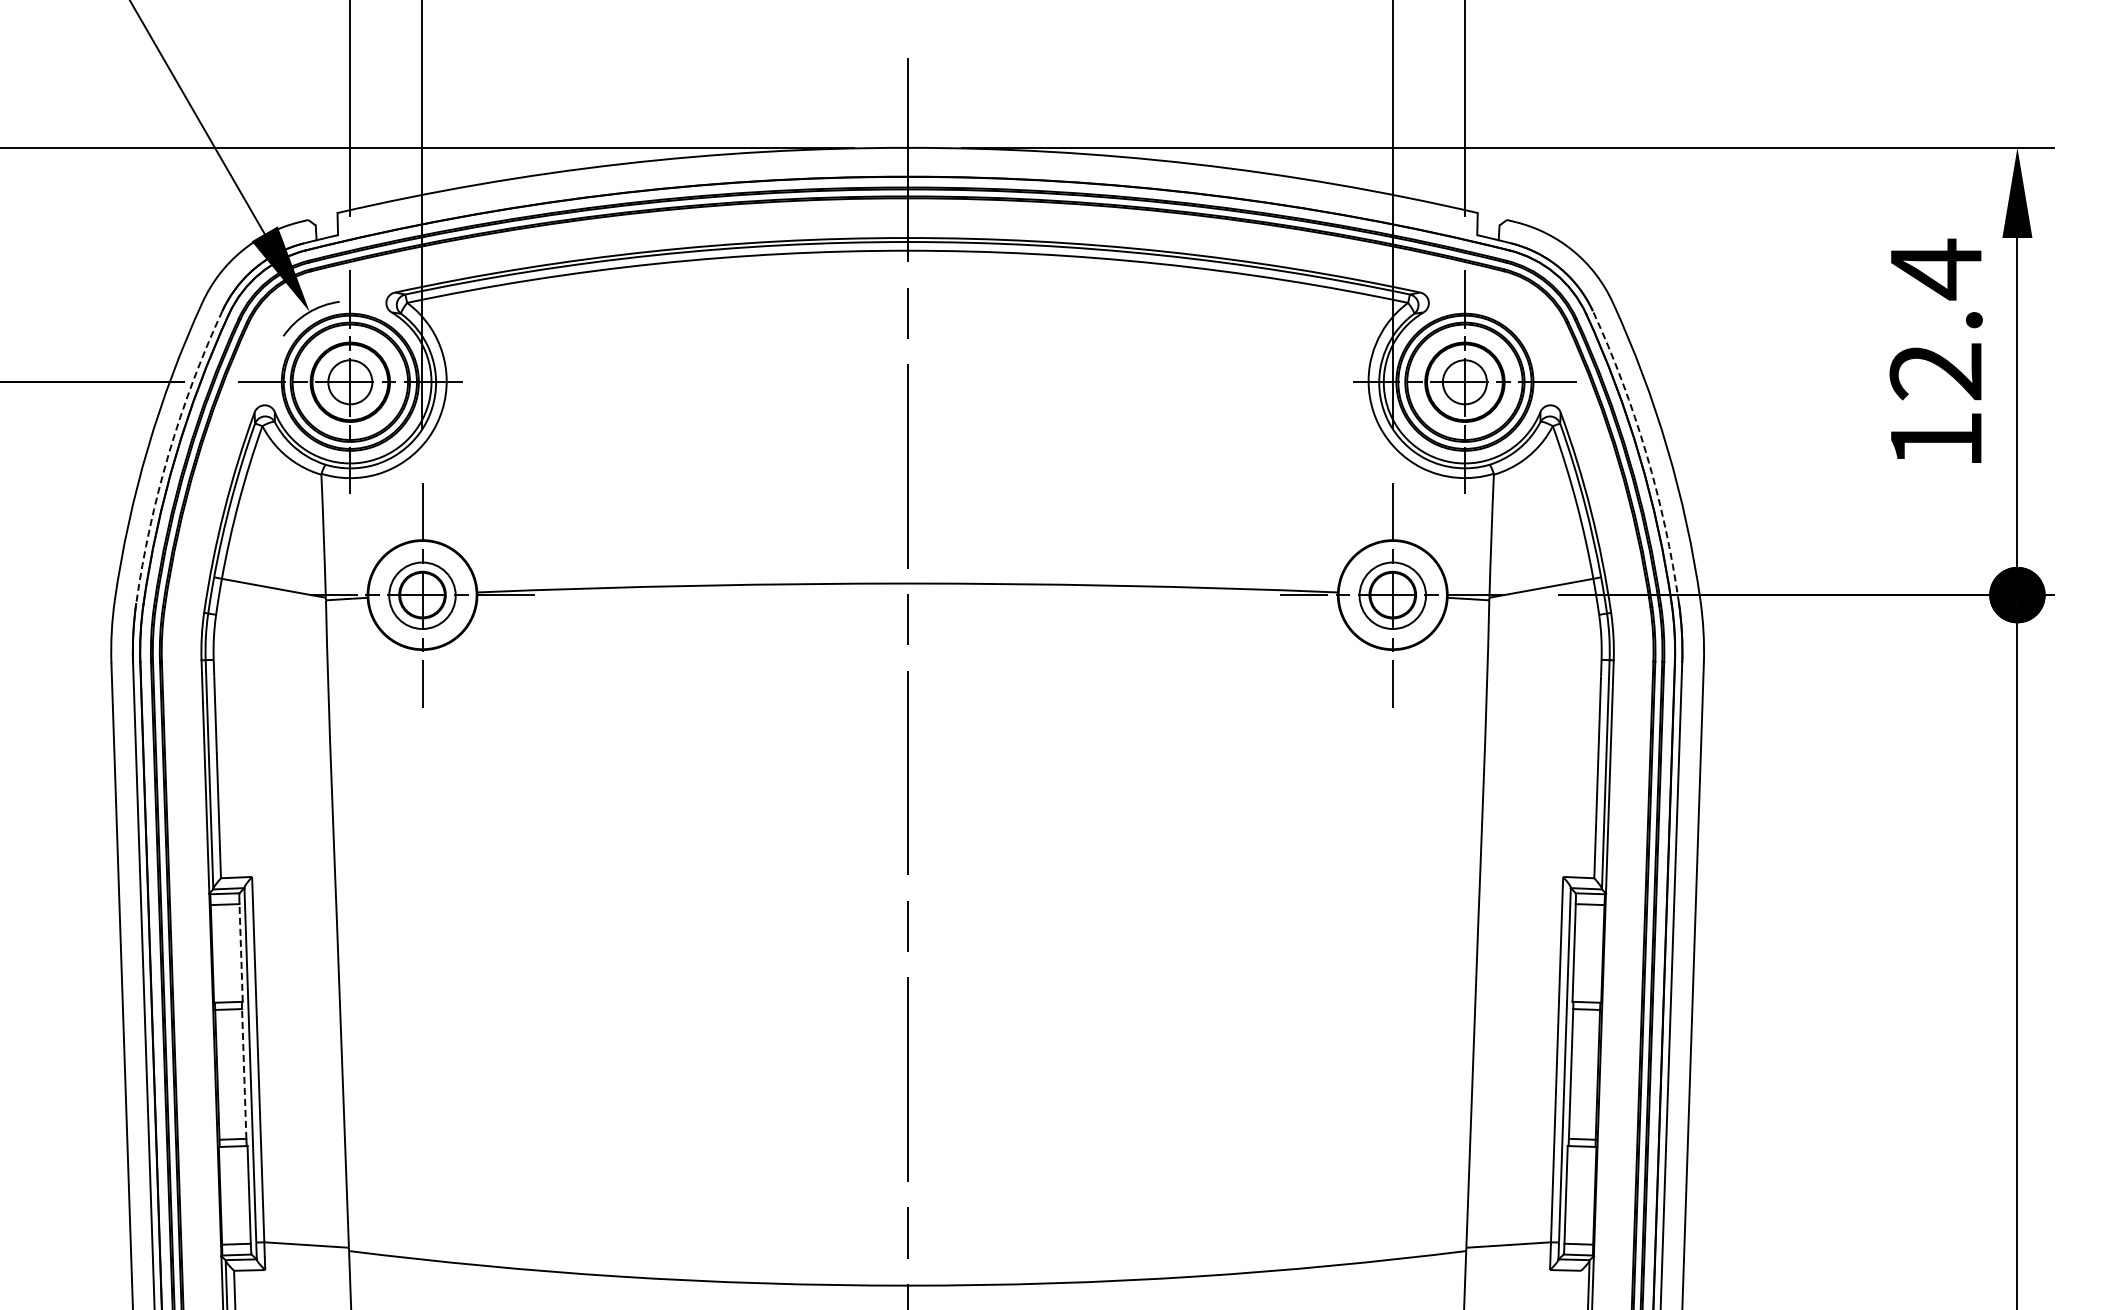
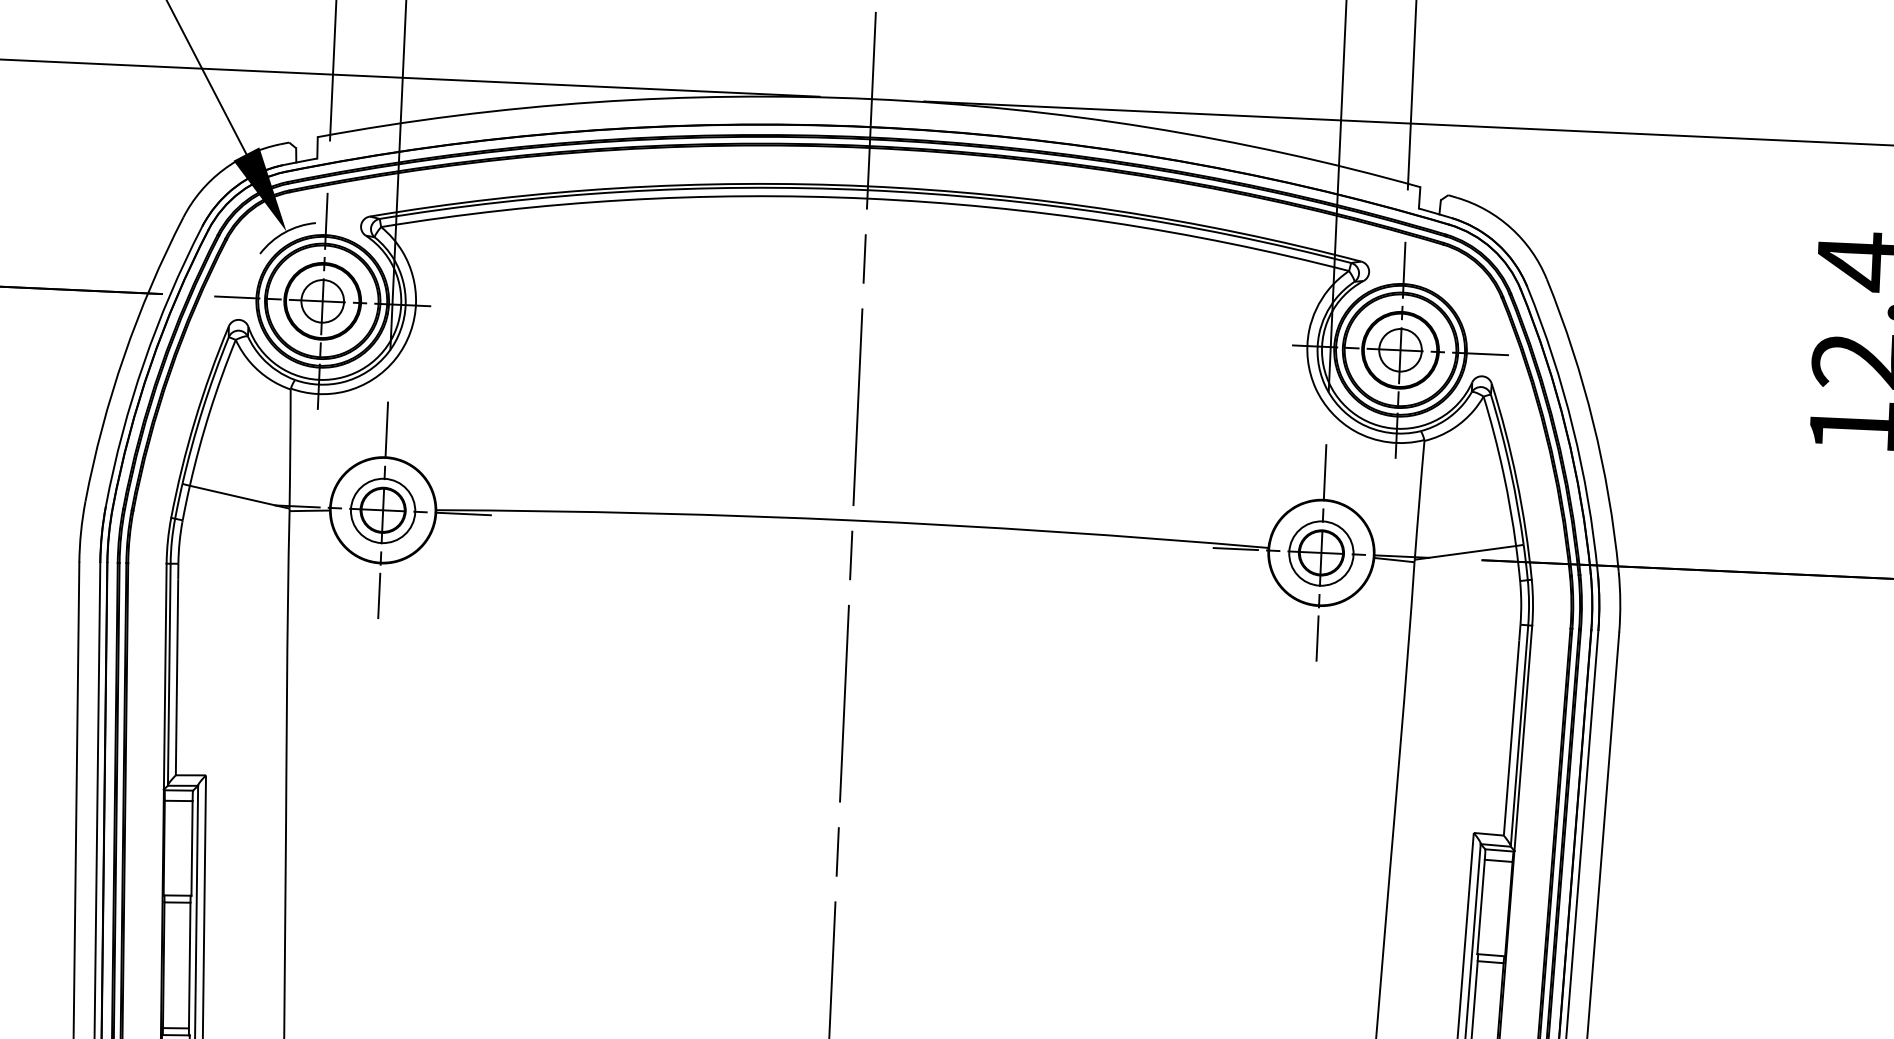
arc: (168, 454) -> (143, 363), dashed -> solid
arc: (1646, 454) -> (1572, 428), dashed -> solid
line: (241, 952) -> (192, 847), dashed -> solid
line: (244, 1073) -> (190, 965), dashed -> solid

